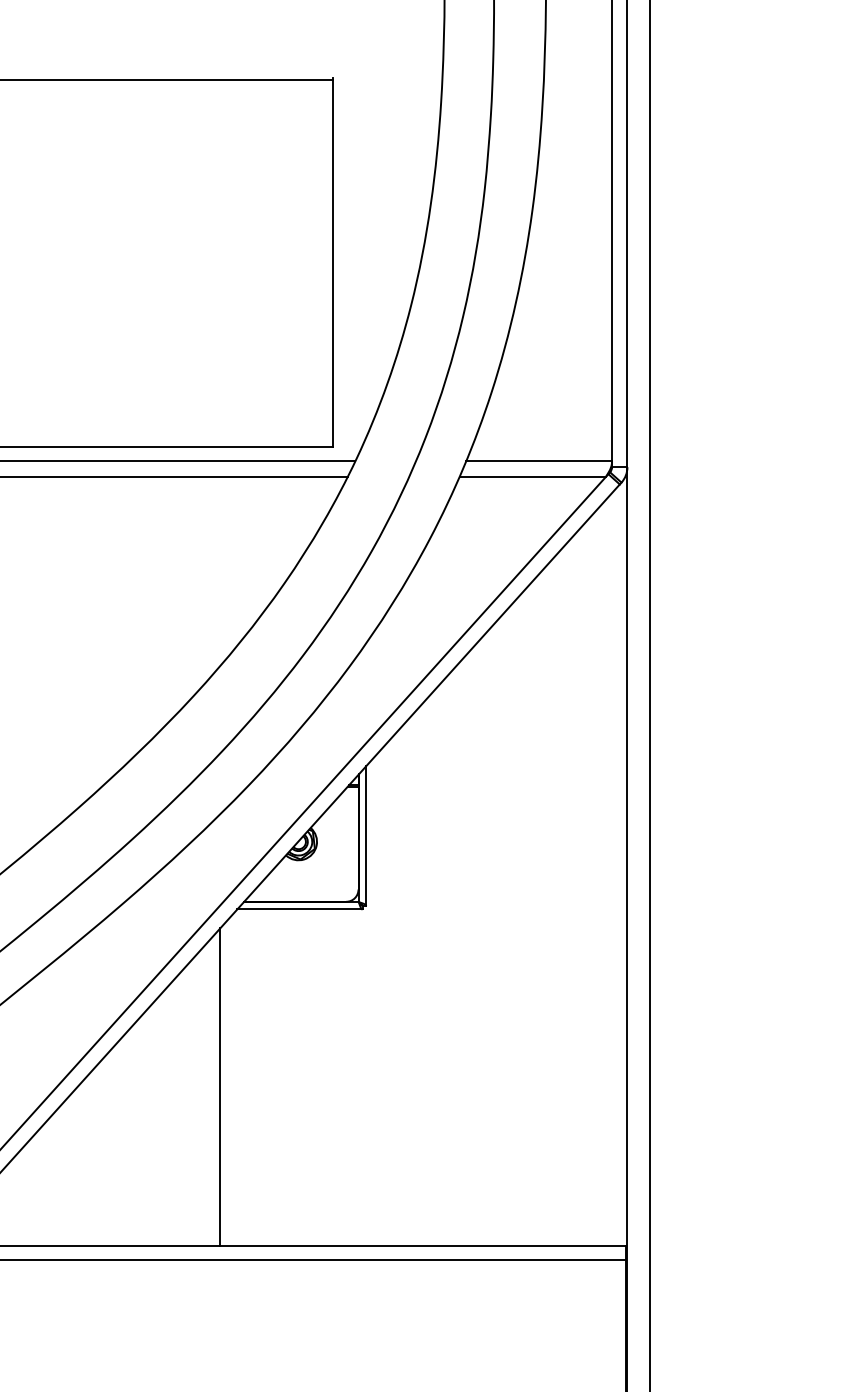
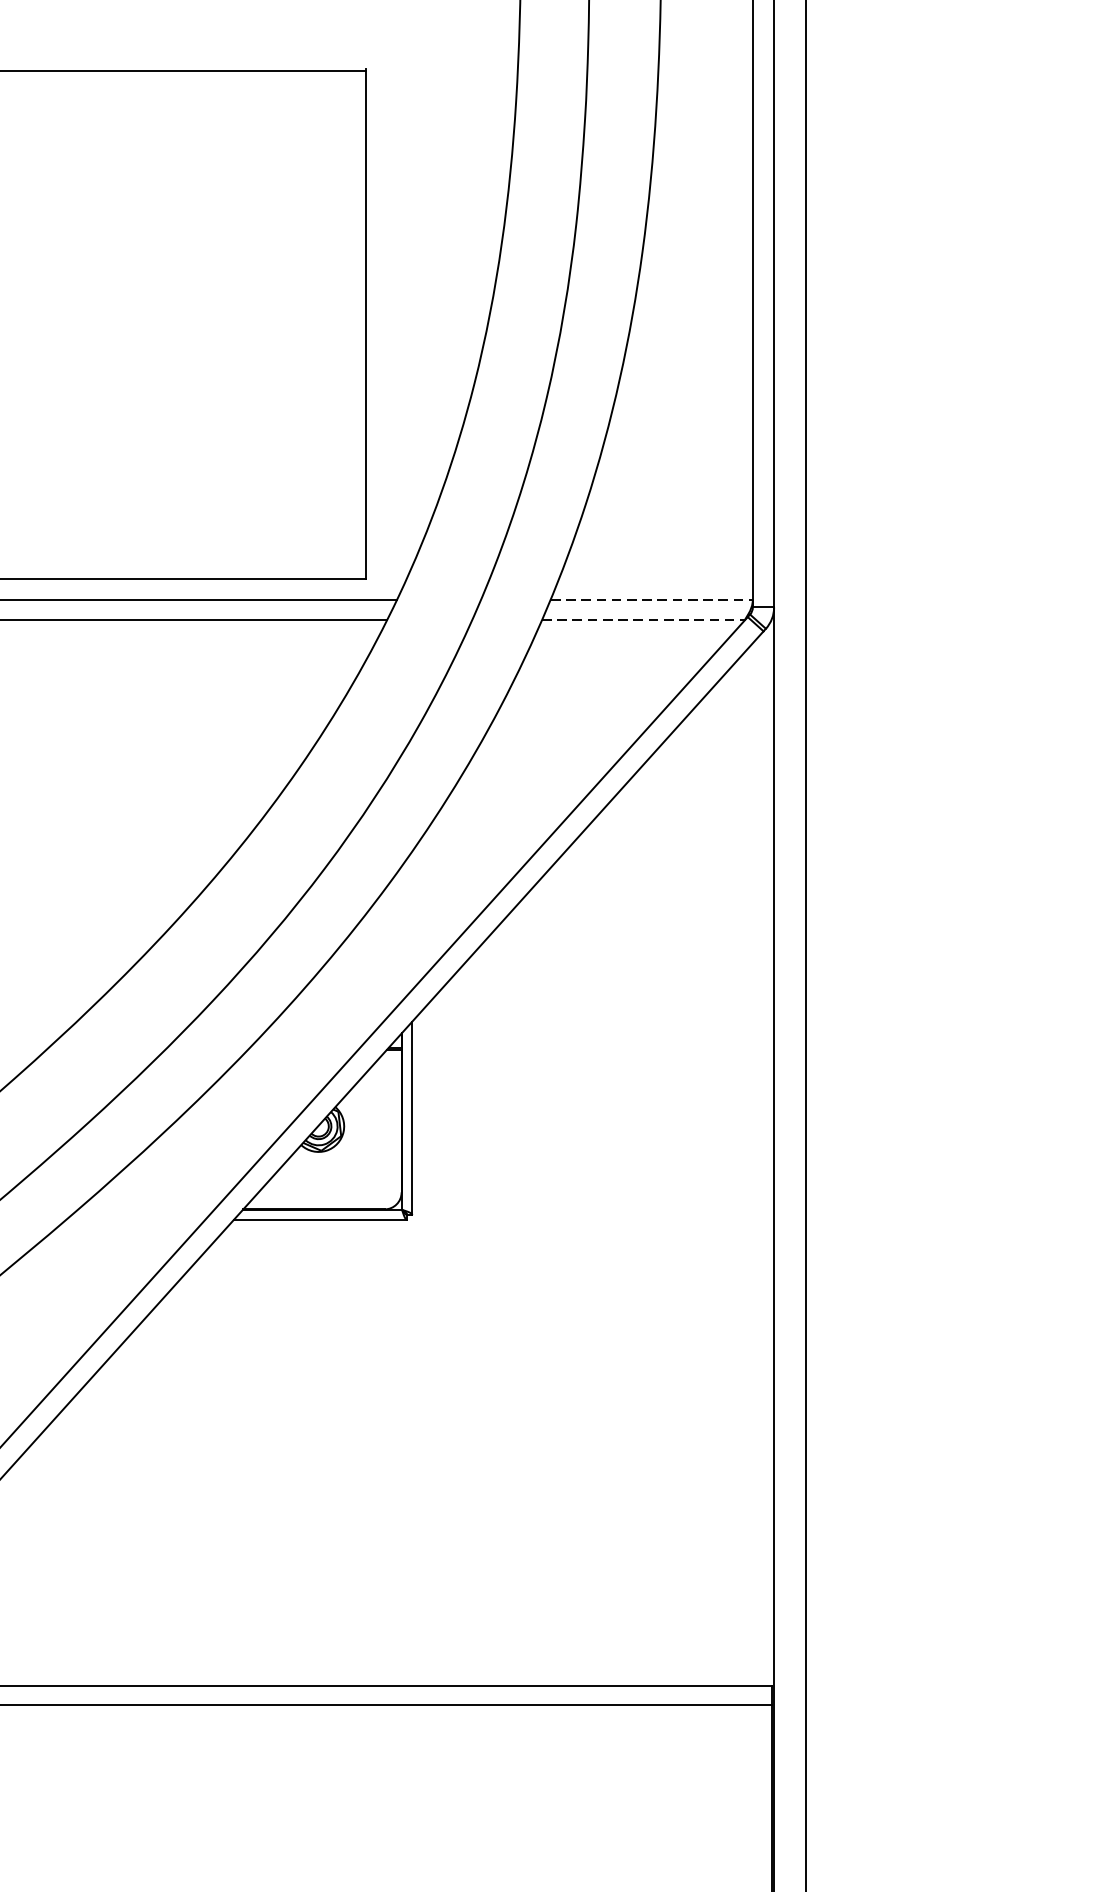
line: (539, 461) -> (652, 599), solid -> dashed
line: (533, 476) -> (644, 620), solid -> dashed
line: (220, 1086) -> (210, 1465), removed

